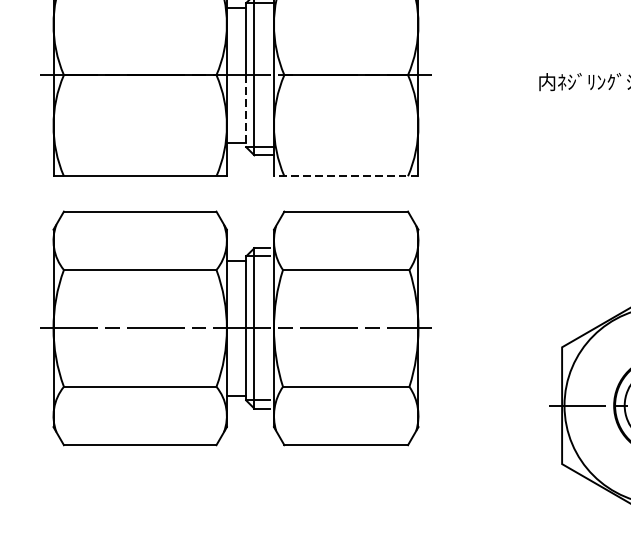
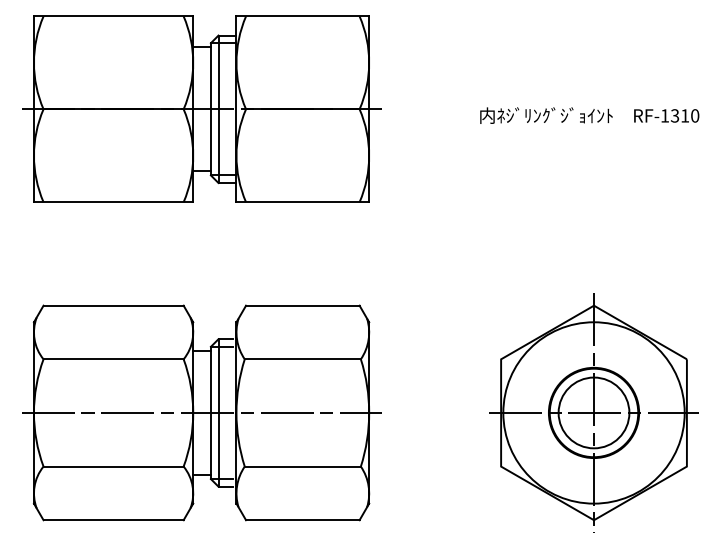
line: (245, 111) -> (210, 142), dashed -> solid
line: (345, 176) -> (302, 202), dashed -> solid
part: (235, 327) -> (201, 412), moved

